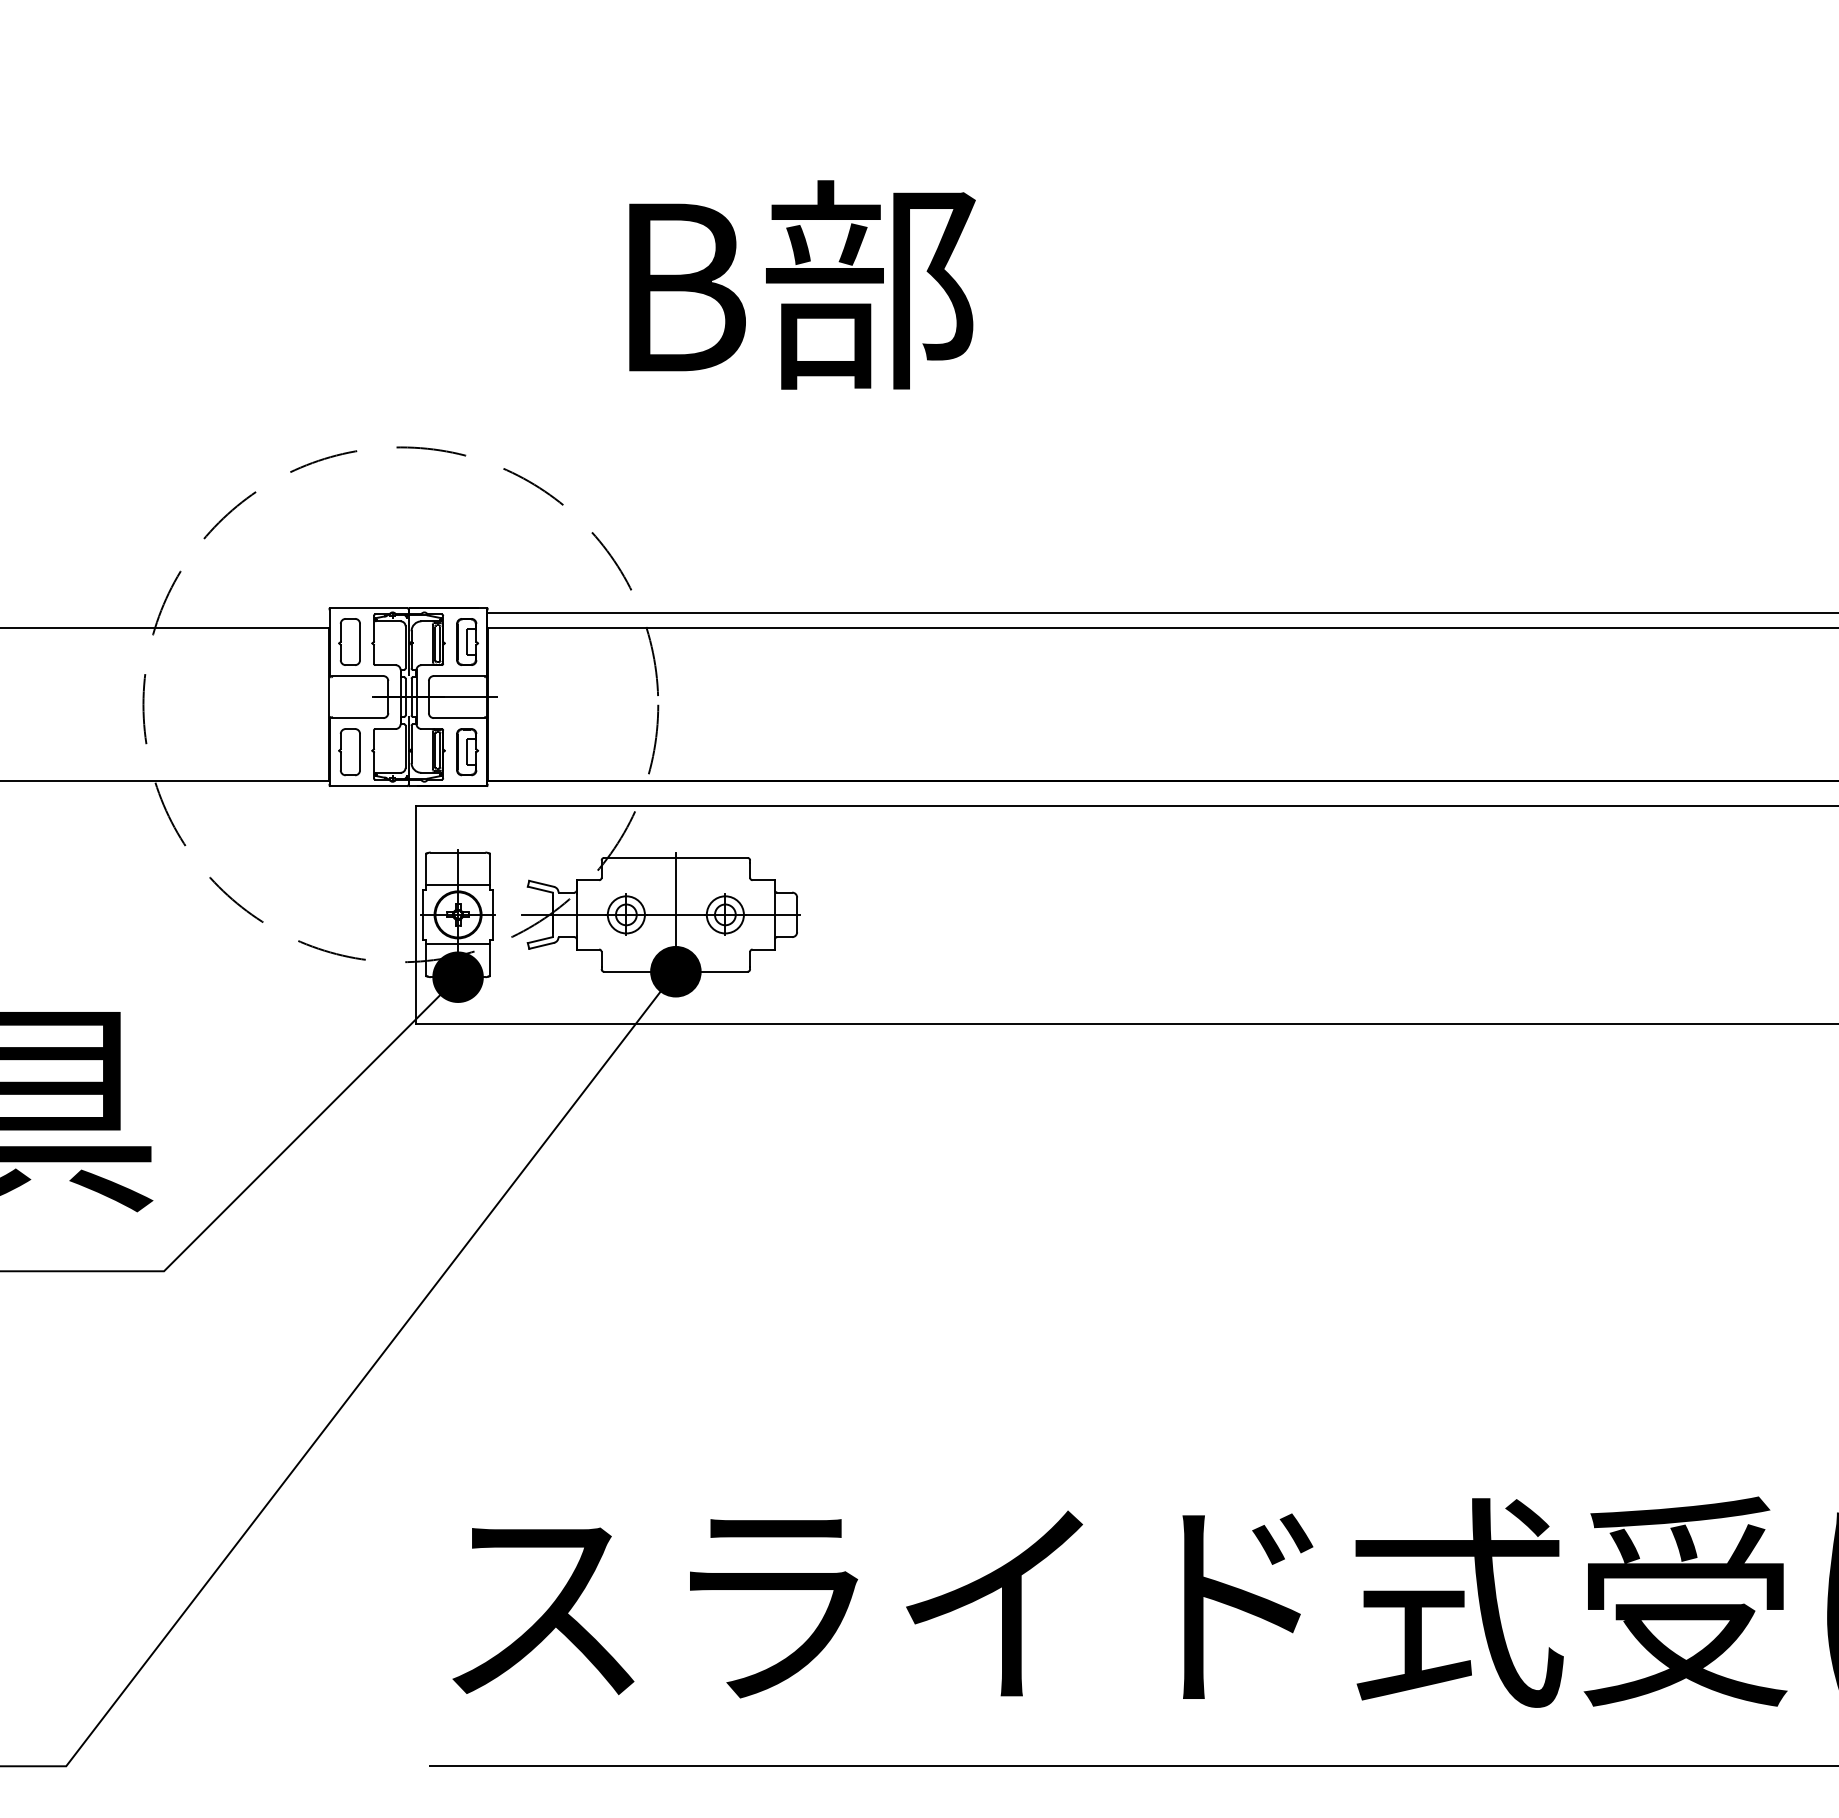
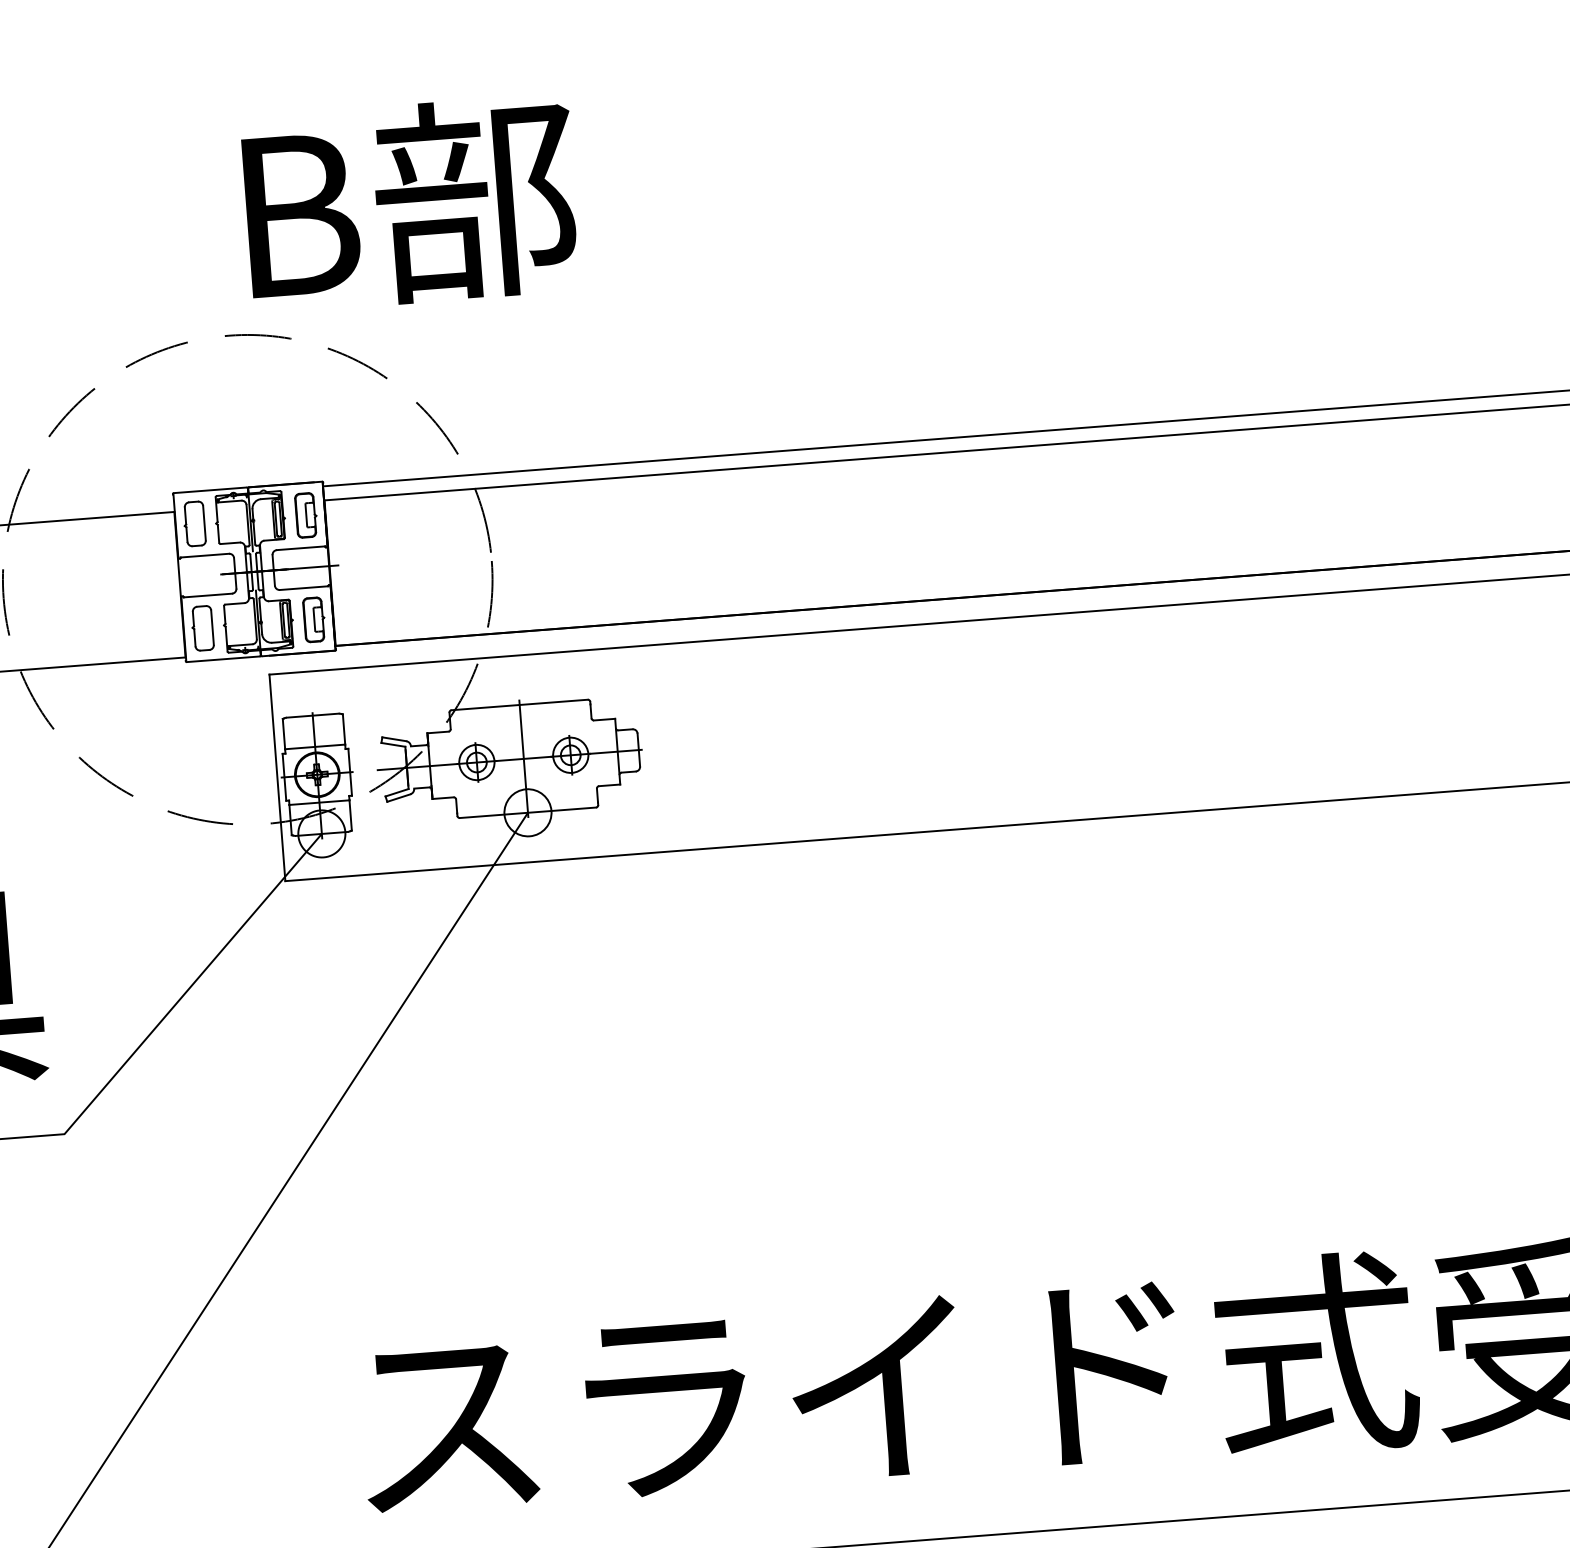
text: (802, 284) -> (411, 203), moved
fill: (675, 971) -> (527, 812), removed
fill: (457, 977) -> (321, 834), removed

